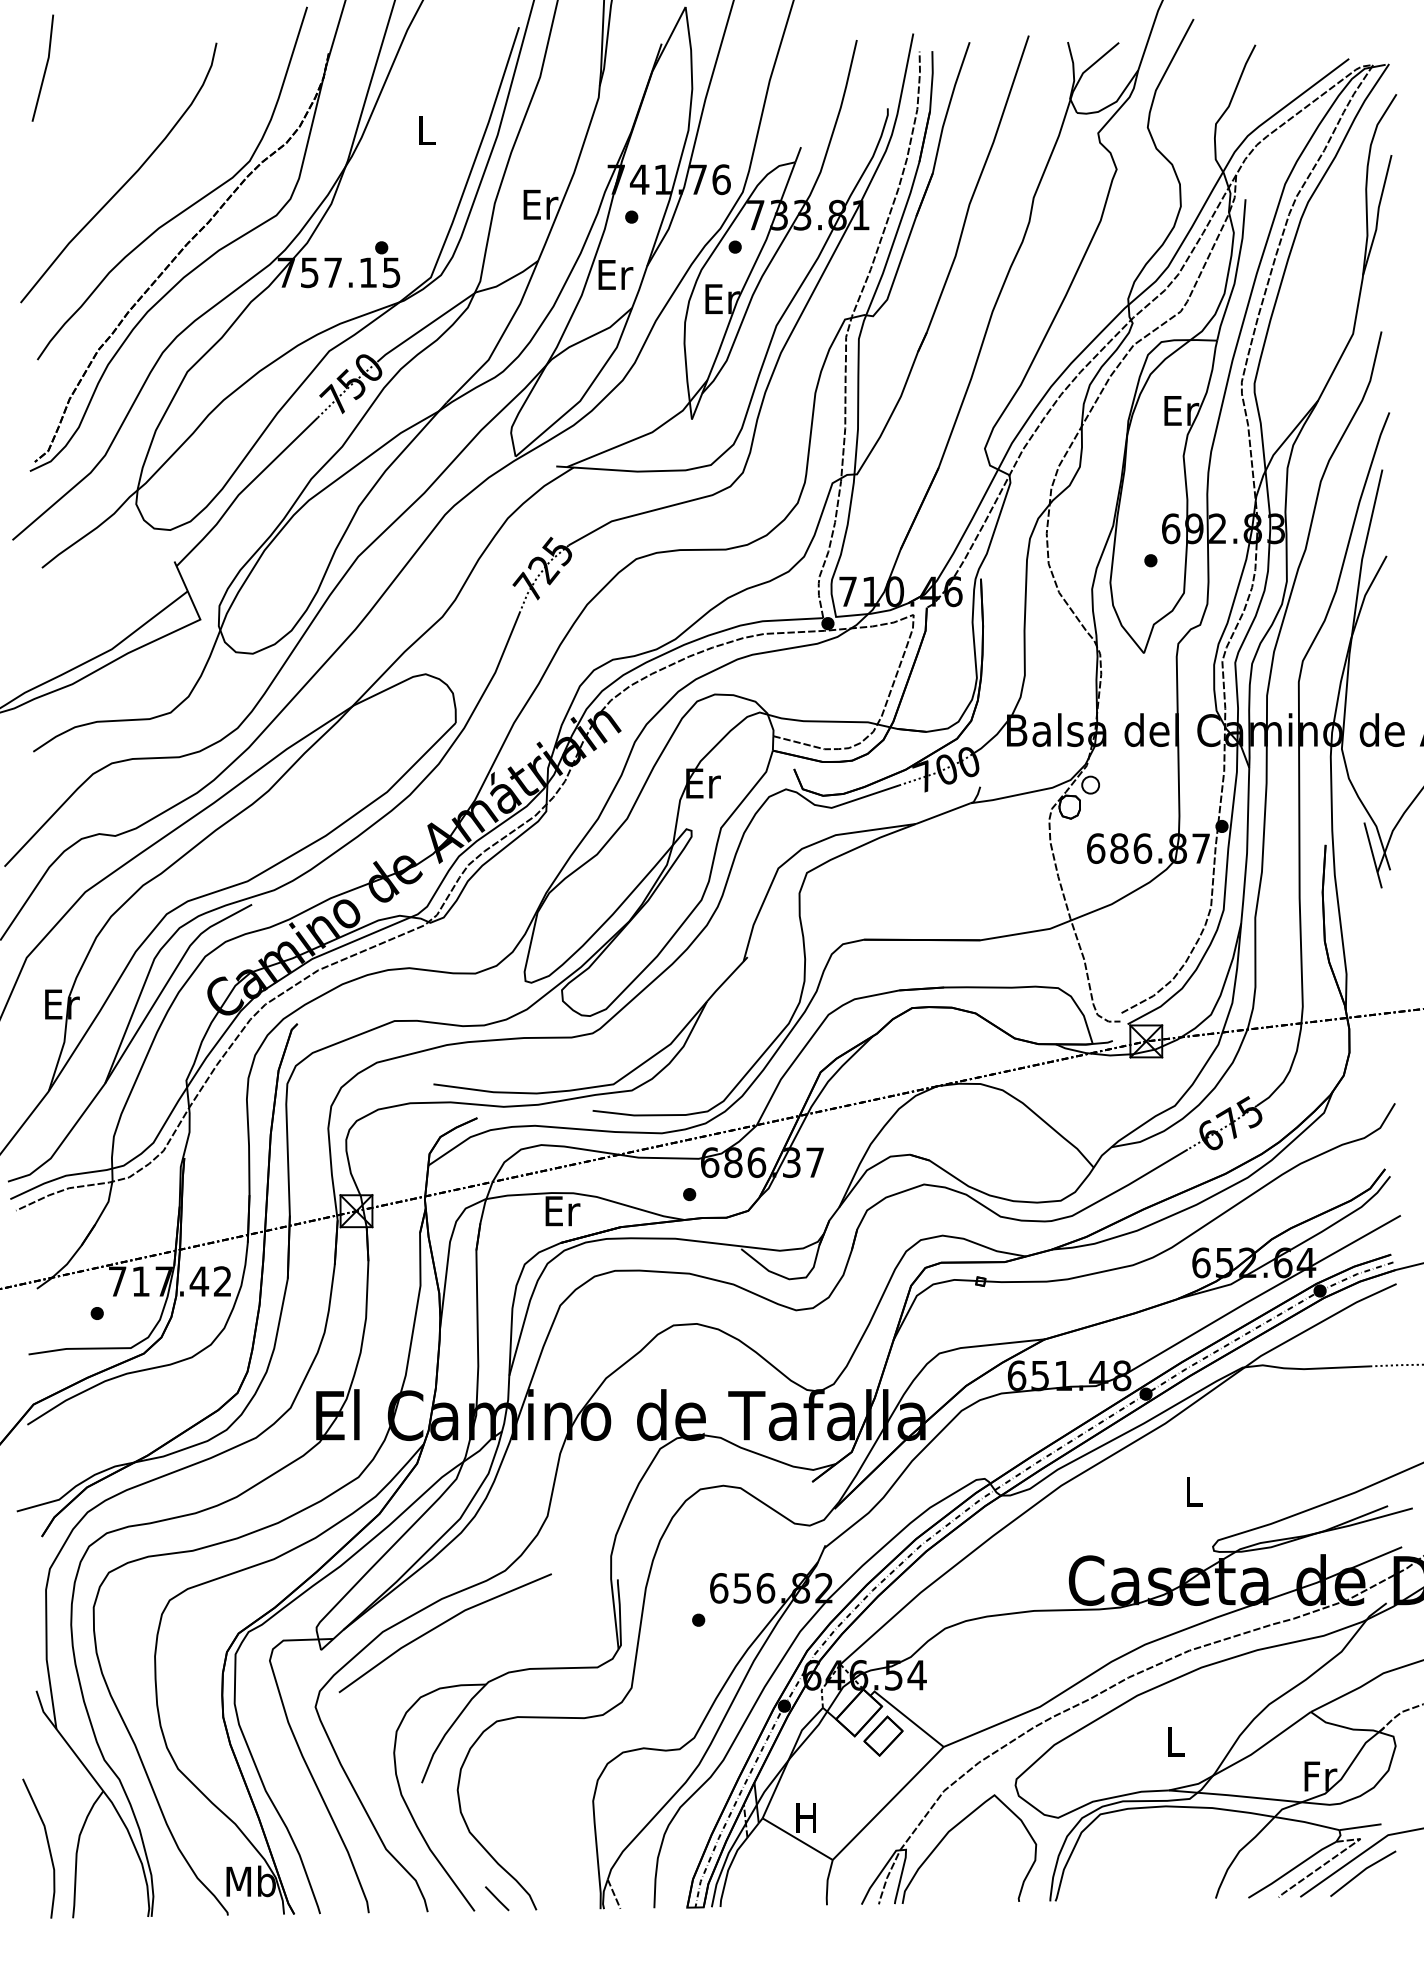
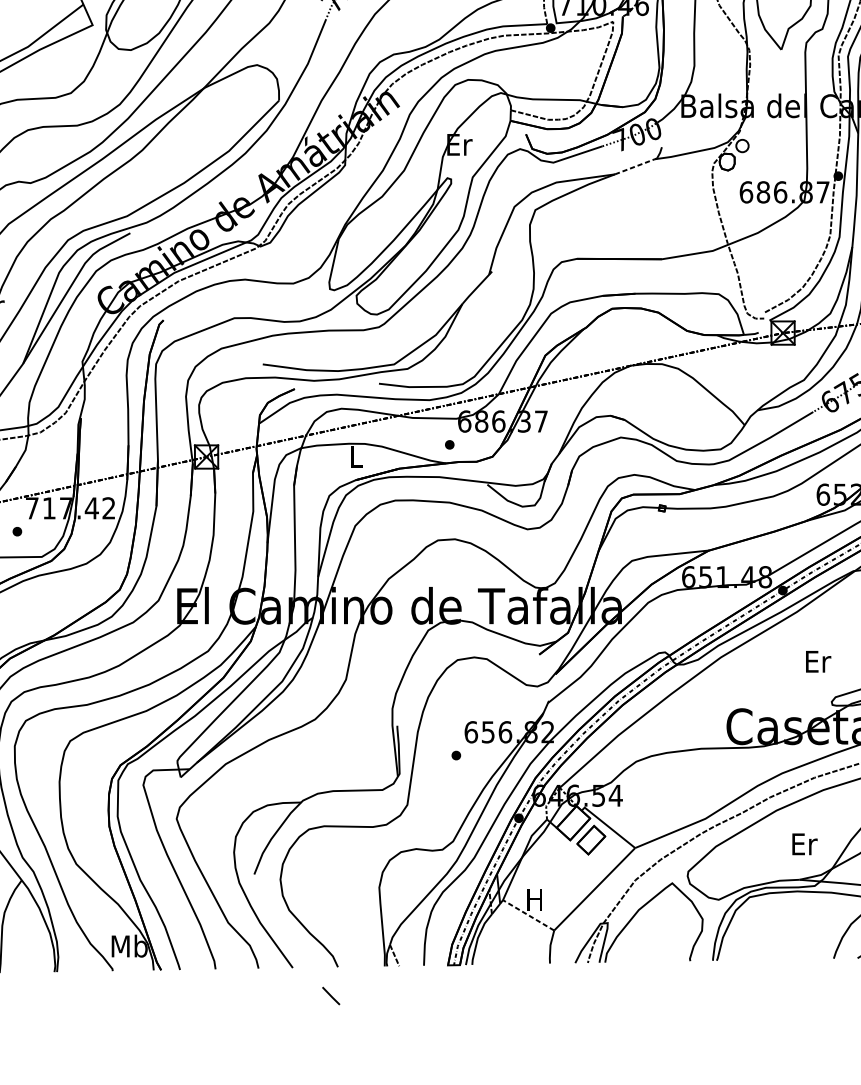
line: (943, 813) -> (635, 166), solid -> dashed
text: (562, 1211) -> (356, 457), Er -> L
text: (1194, 1491) -> (818, 661), L -> Er
line: (438, 1627) -> (266, 760), removed
text: (1176, 1741) -> (805, 844), L -> Er
line: (797, 1839) -> (528, 915), solid -> dashed
line: (497, 1898) -> (331, 995), moved

